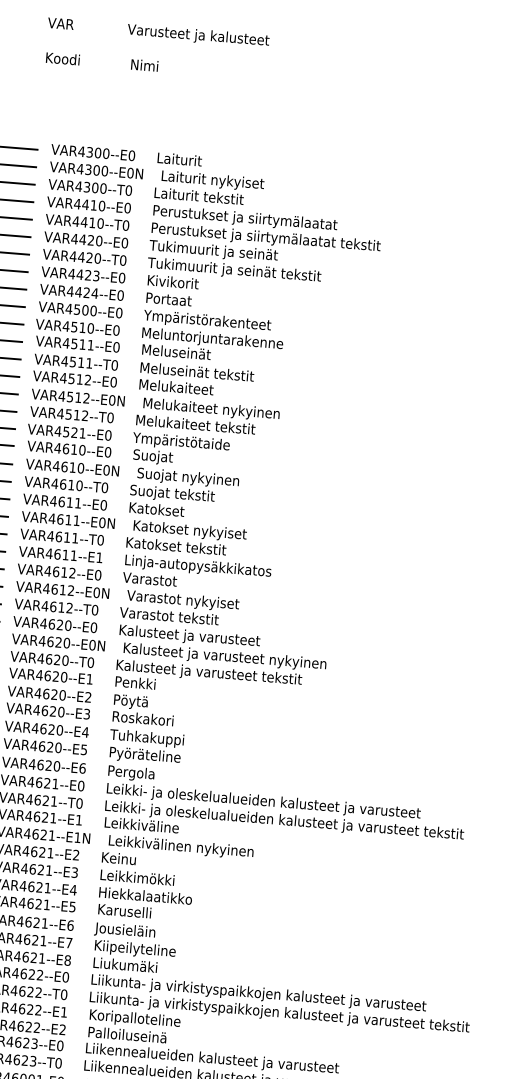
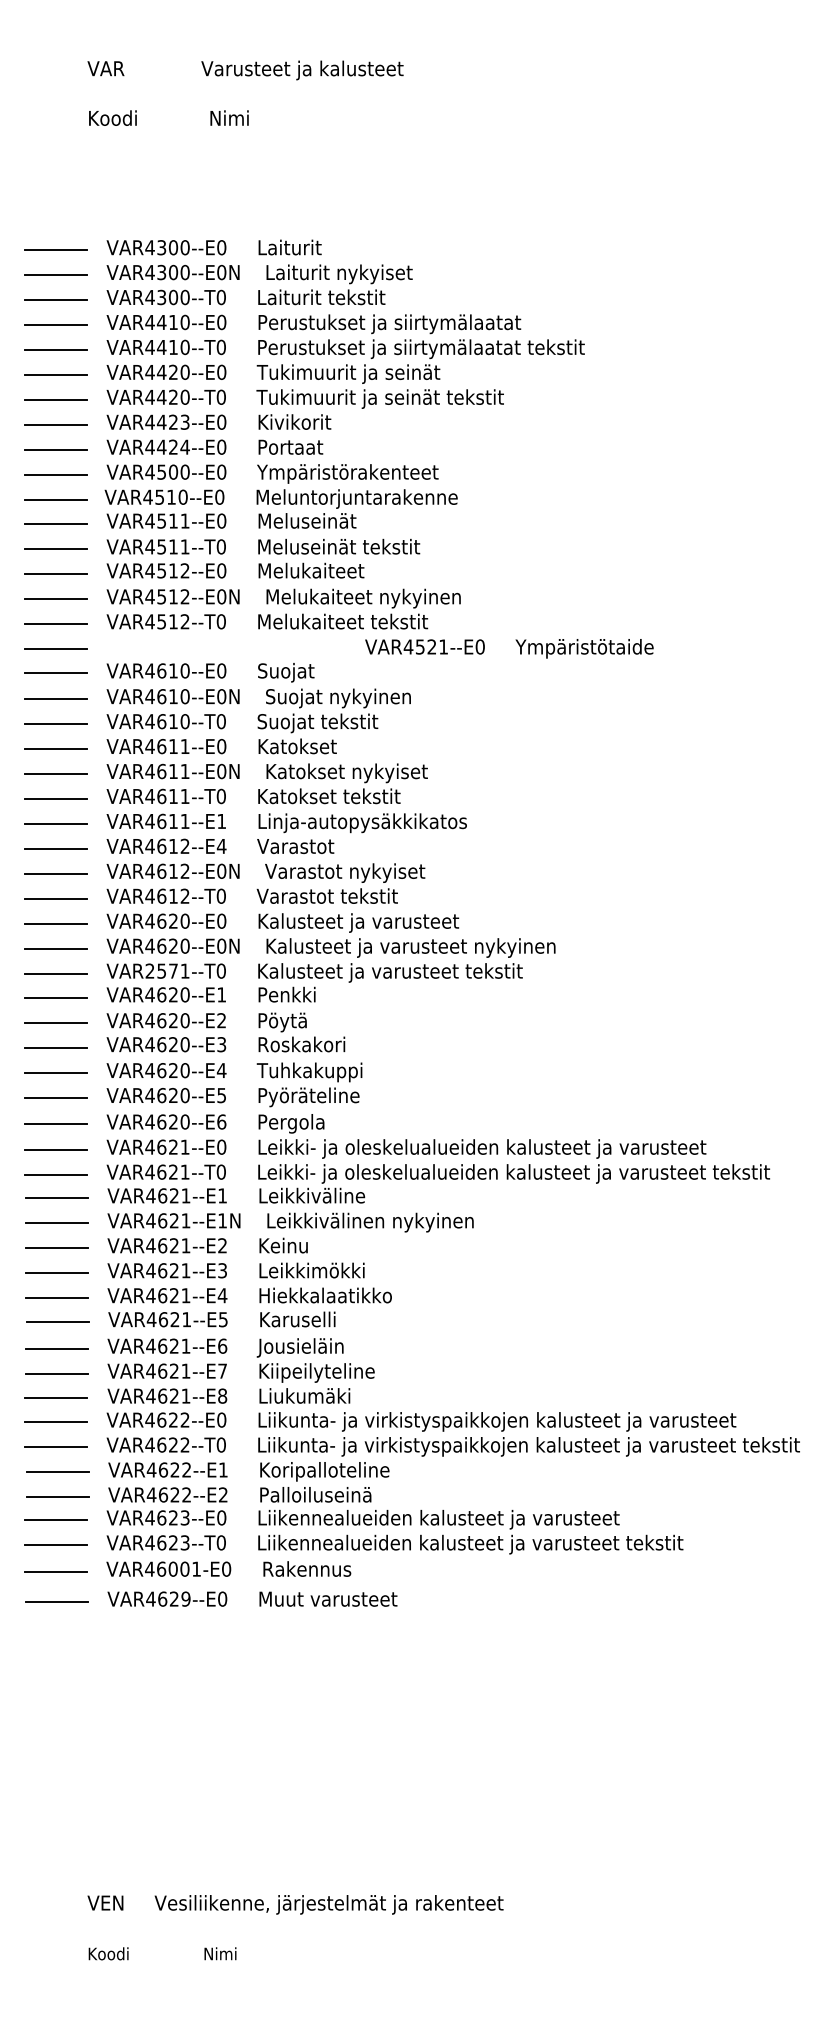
text: (128, 438) -> (509, 648), moved
text: (97, 575) -> (221, 846), VAR4612--E0 -> VAR4612--E4
text: (53, 659) -> (167, 970), VAR4620--T0 -> VAR2571--T0

